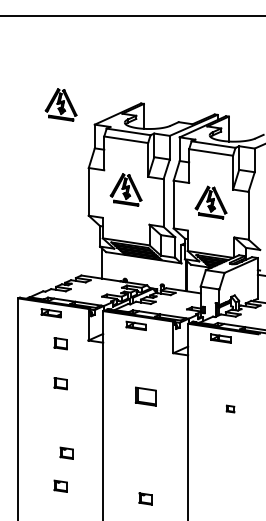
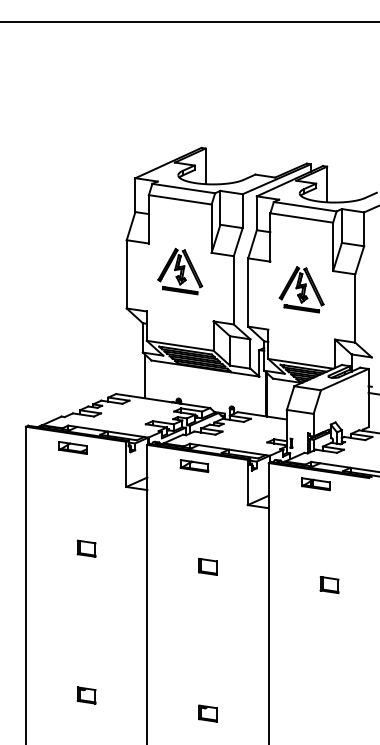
part: (60, 104) -> (86, 149), removed
part: (60, 343) -> (86, 491), removed
part: (145, 395) -> (207, 565), size x0.62
part: (230, 408) -> (329, 584), size x1.67
part: (66, 452) -> (94, 647), removed

